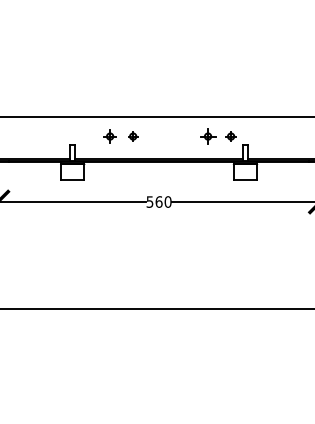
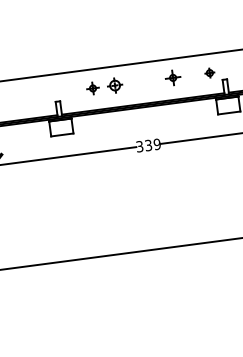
part: (133, 136) -> (115, 85), size x1.6
part: (208, 136) -> (173, 77), moved
text: (159, 201) -> (148, 144), 560 -> 339

